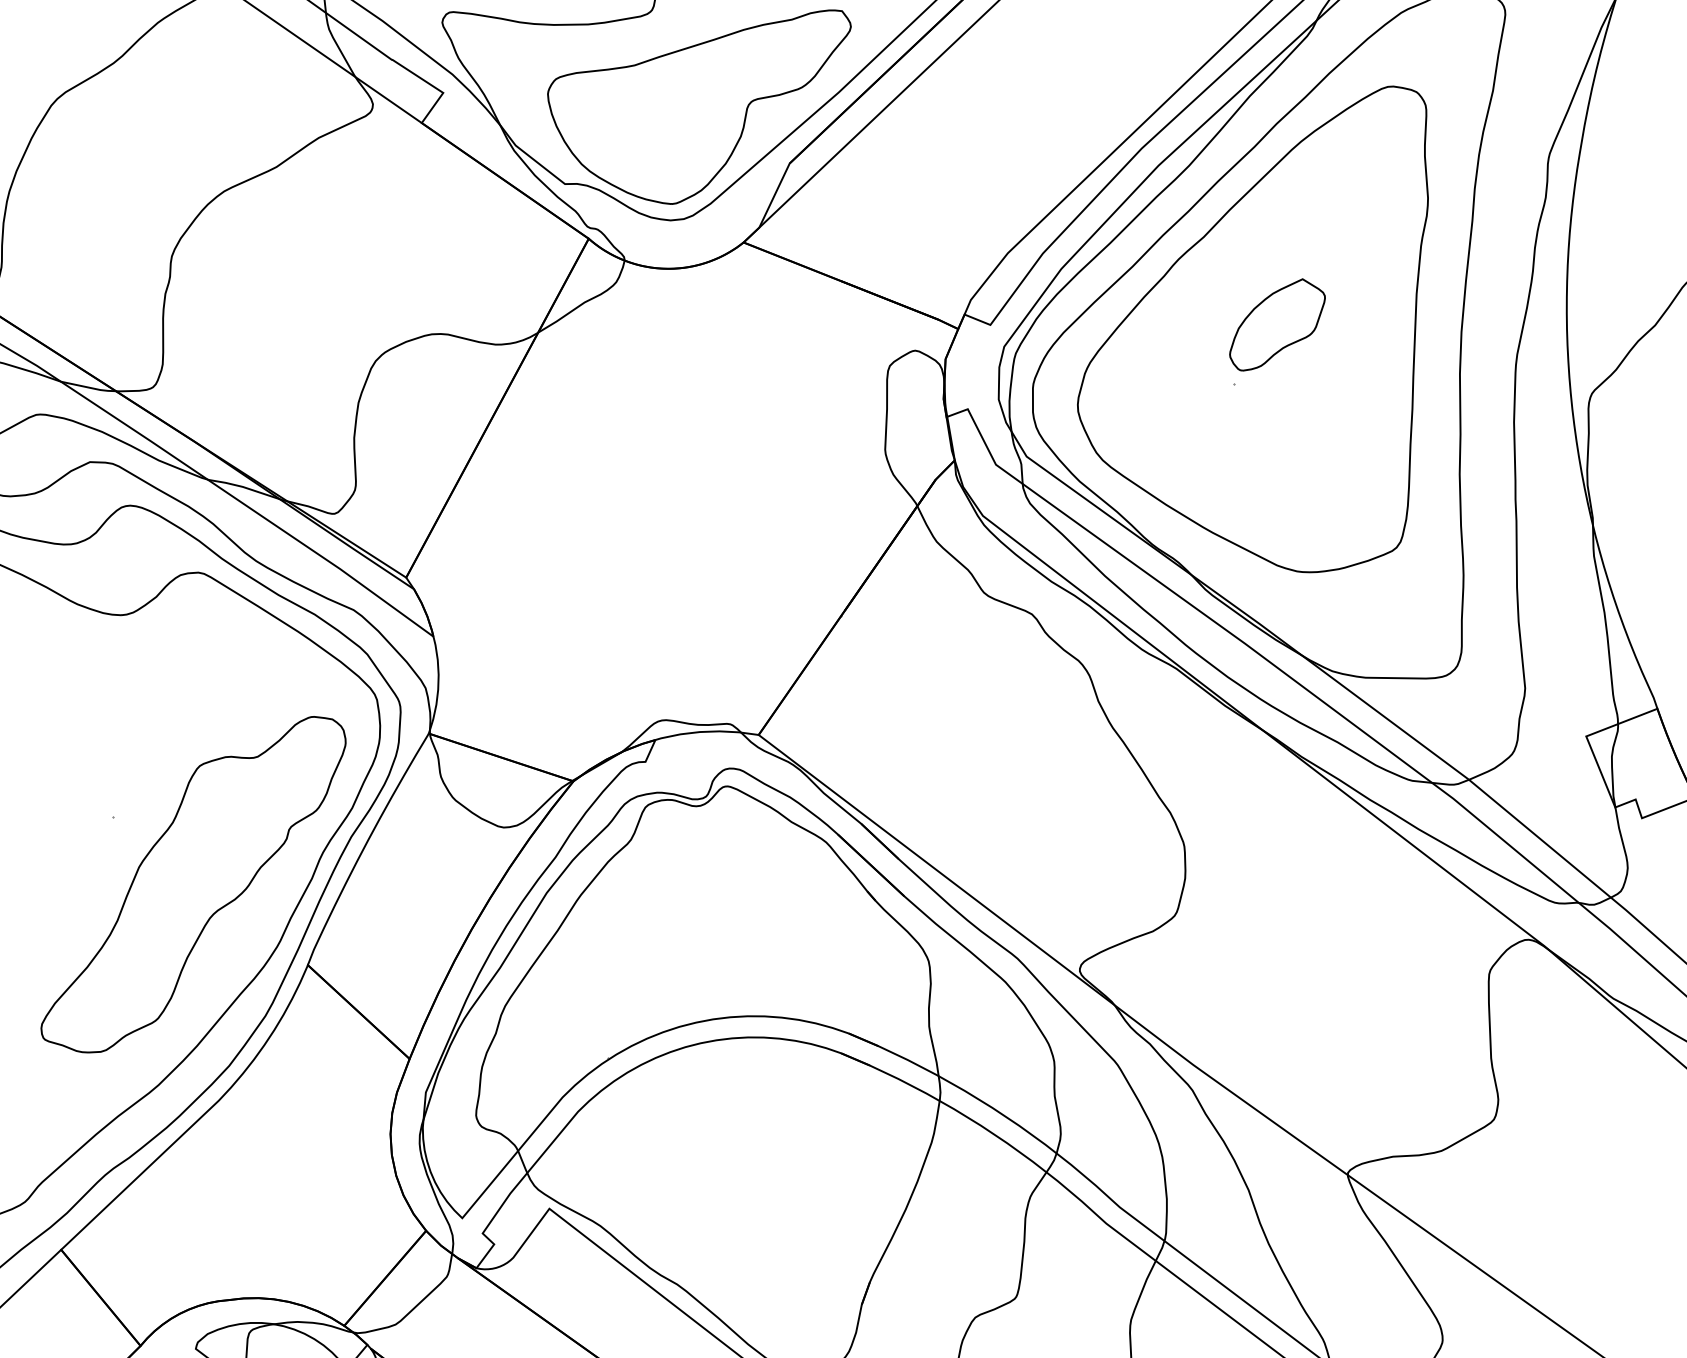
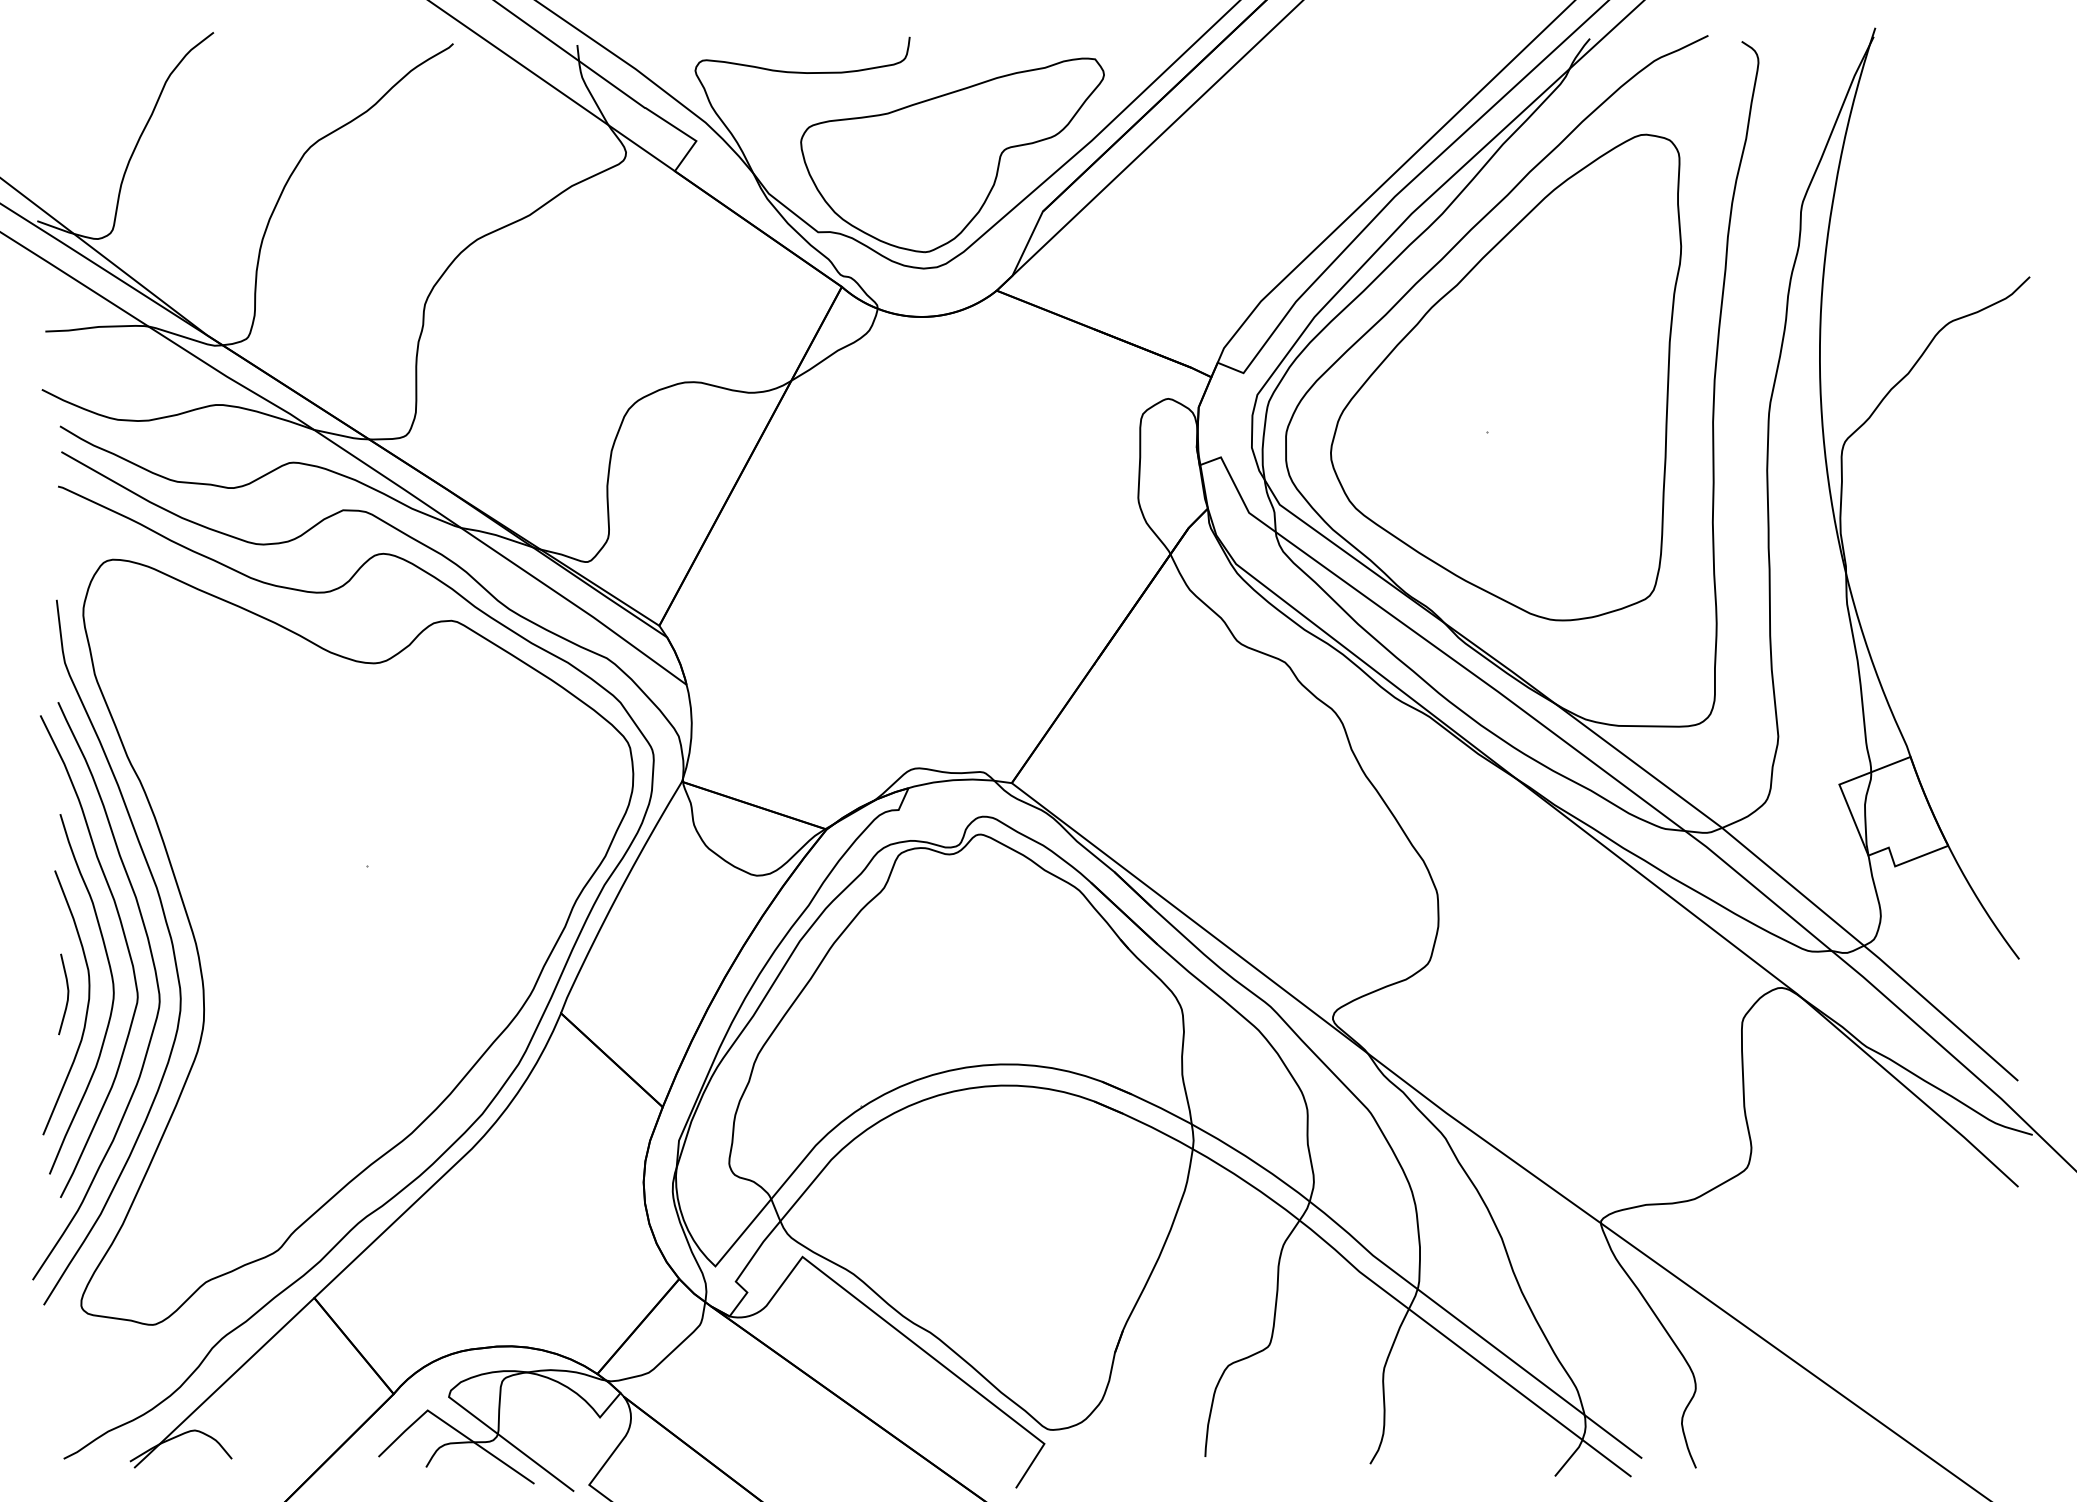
part: (1277, 324) -> (1530, 372), removed
part: (193, 884) -> (446, 932), removed

